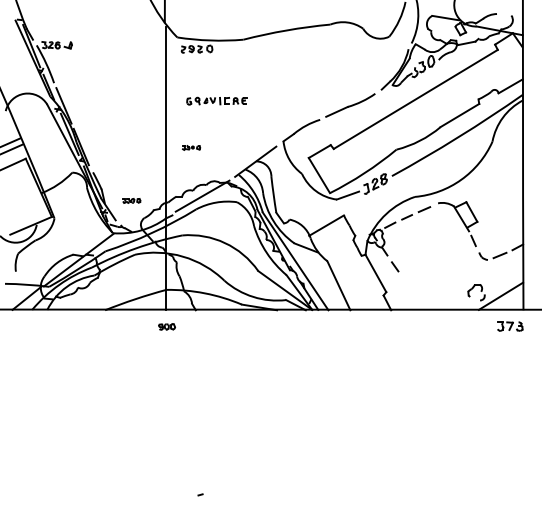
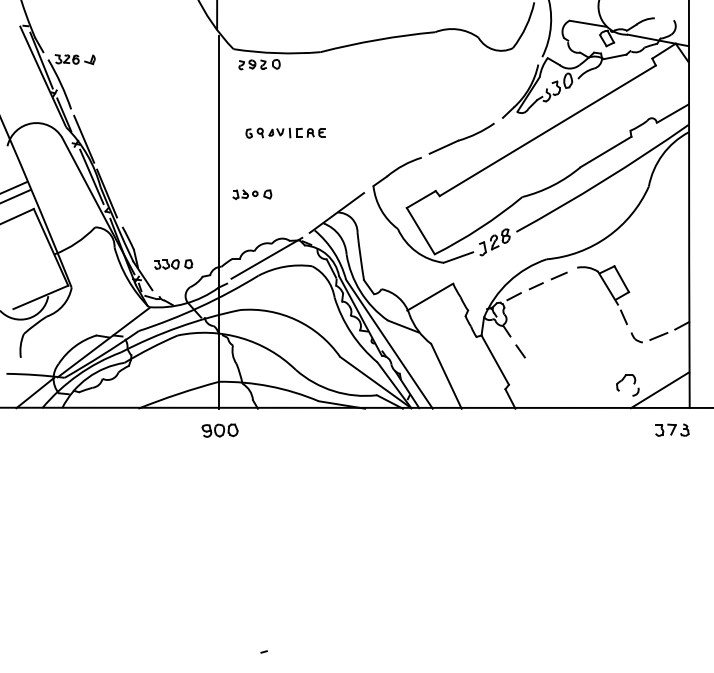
part: (191, 147) -> (252, 194), size x1.67
part: (131, 200) -> (173, 264), size x1.67
part: (166, 326) -> (219, 430), size x1.67

